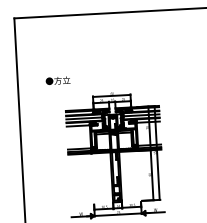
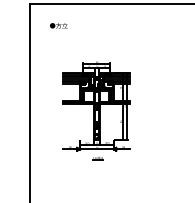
text: (57, 80) -> (58, 25), moved

